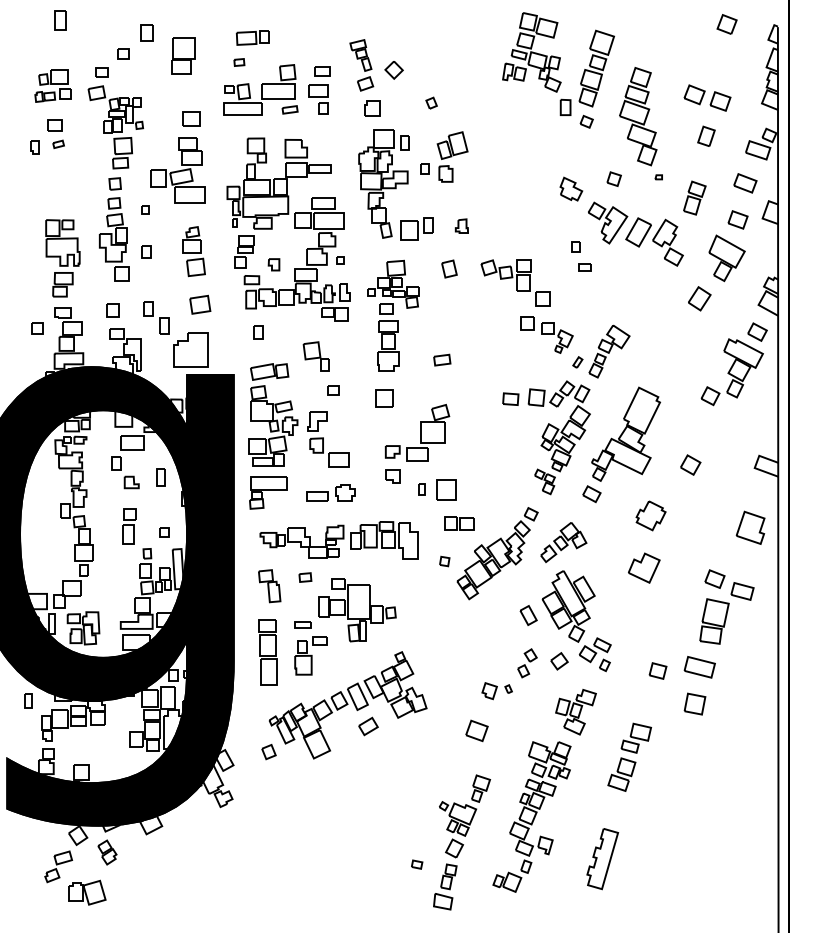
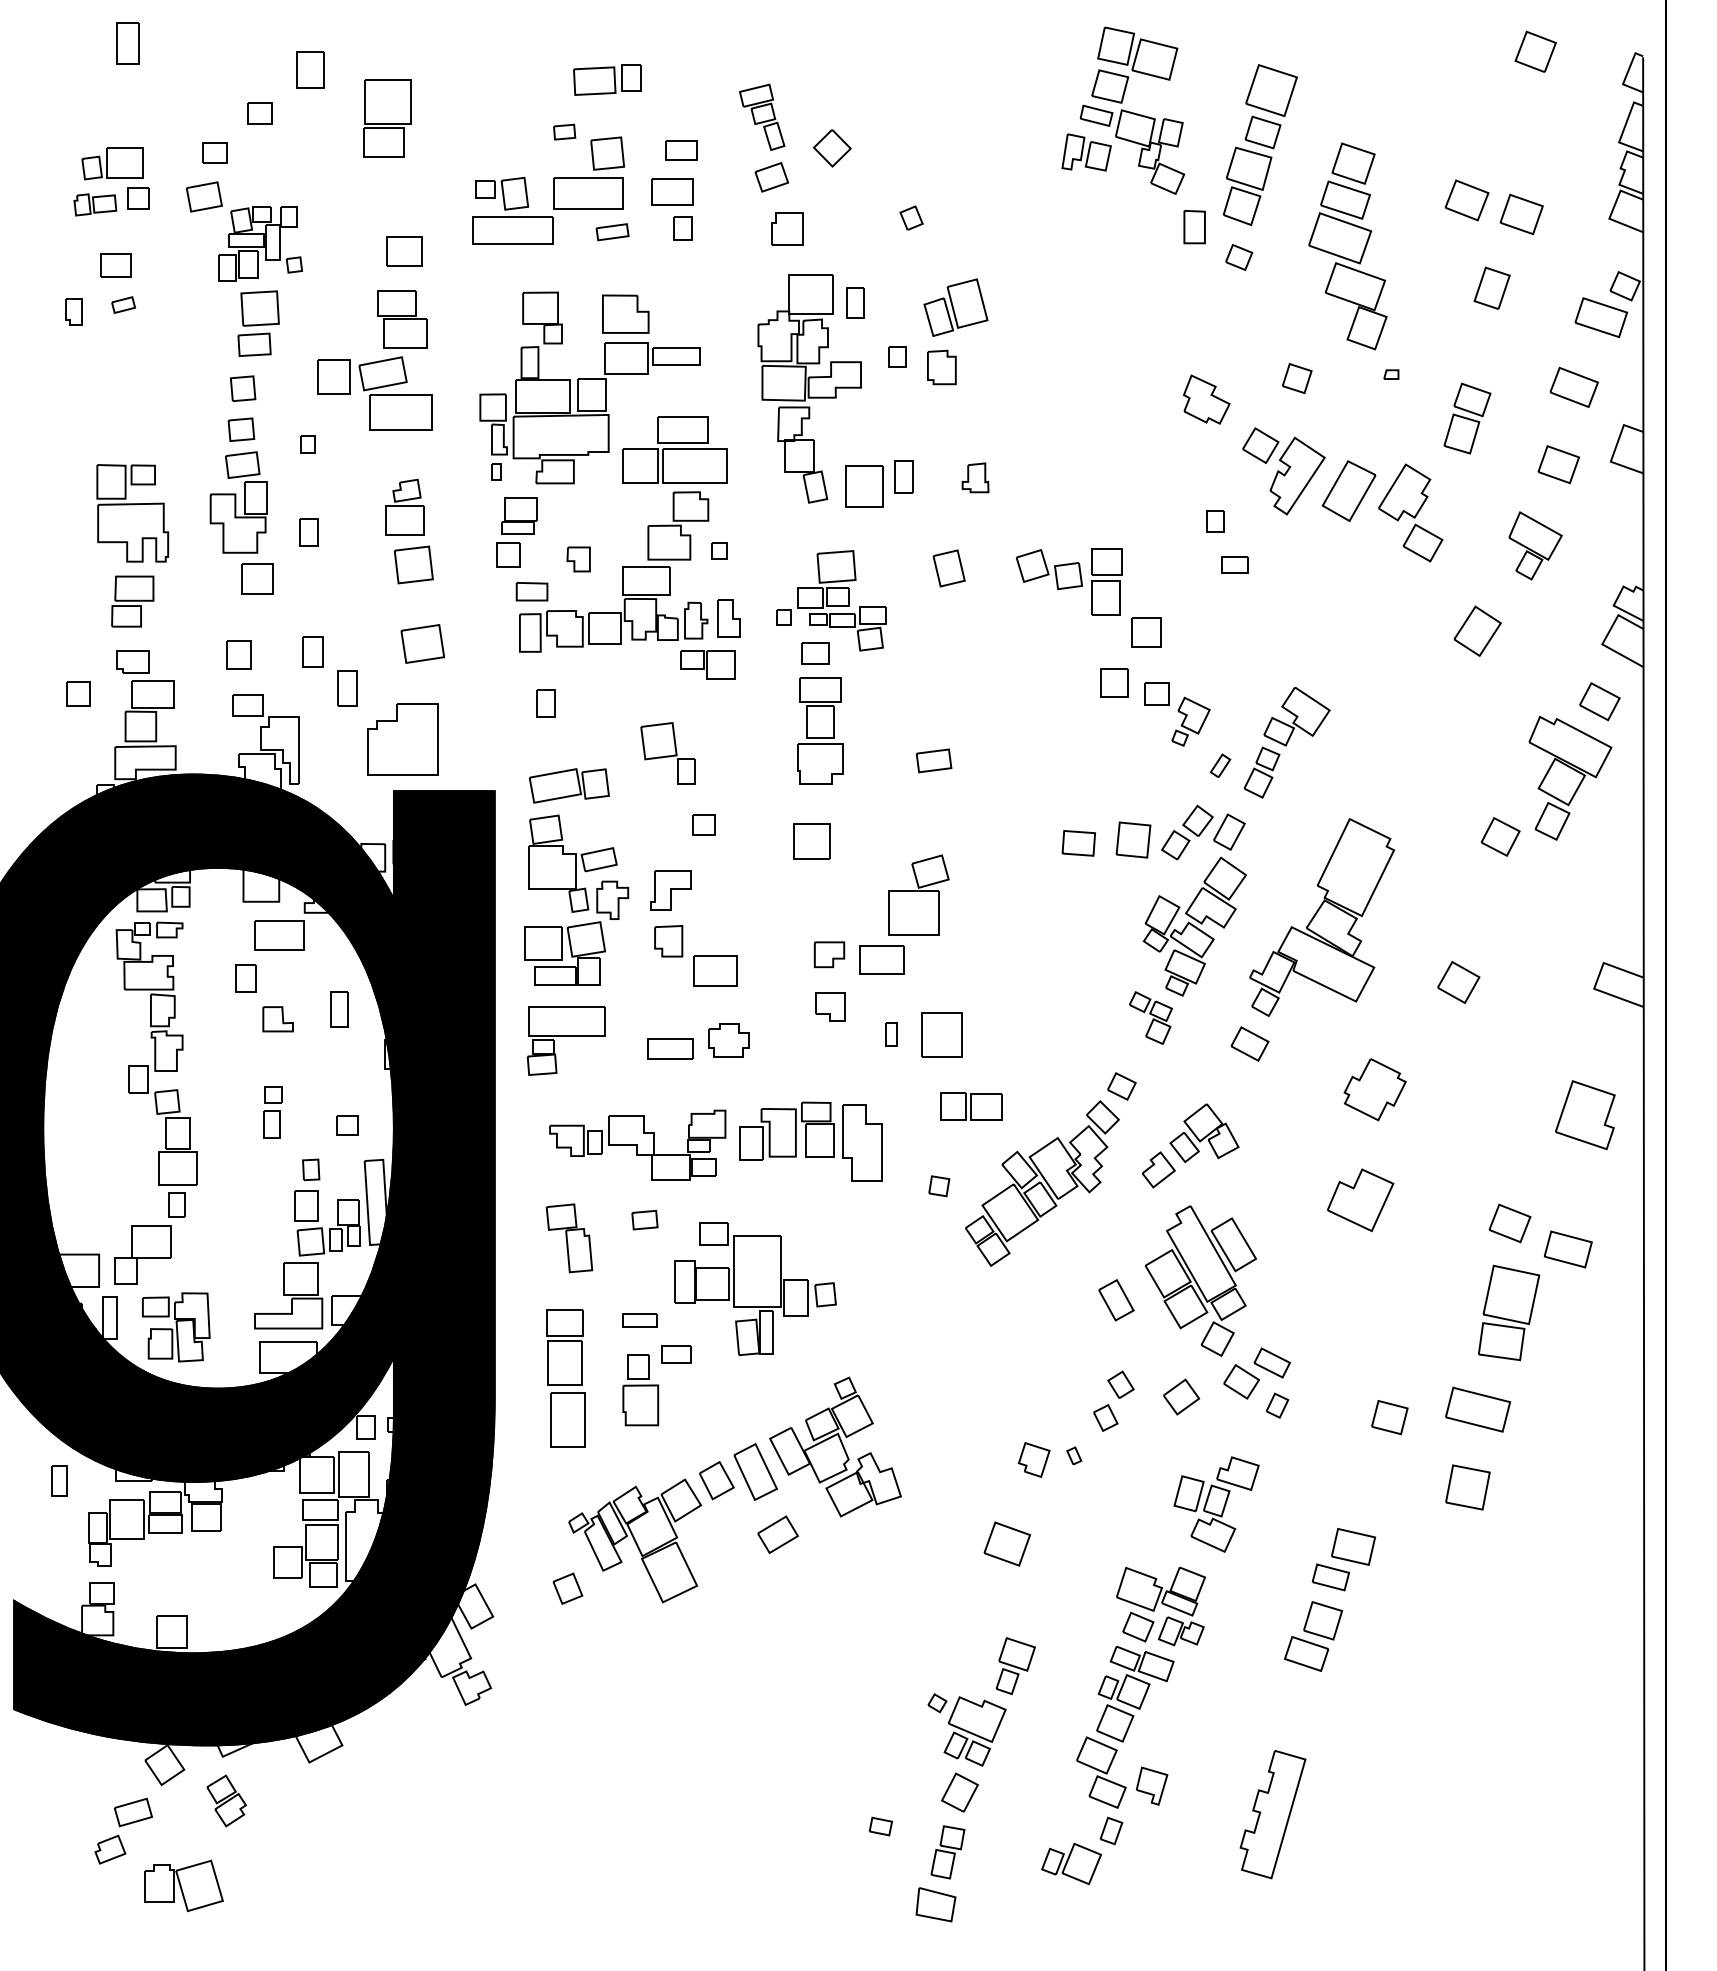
part: (252, 37) -> (607, 79), moved
part: (239, 62) -> (564, 132), moved
part: (726, 258) -> (1534, 546), size x0.7
part: (129, 526) -> (273, 1112), size x0.7

